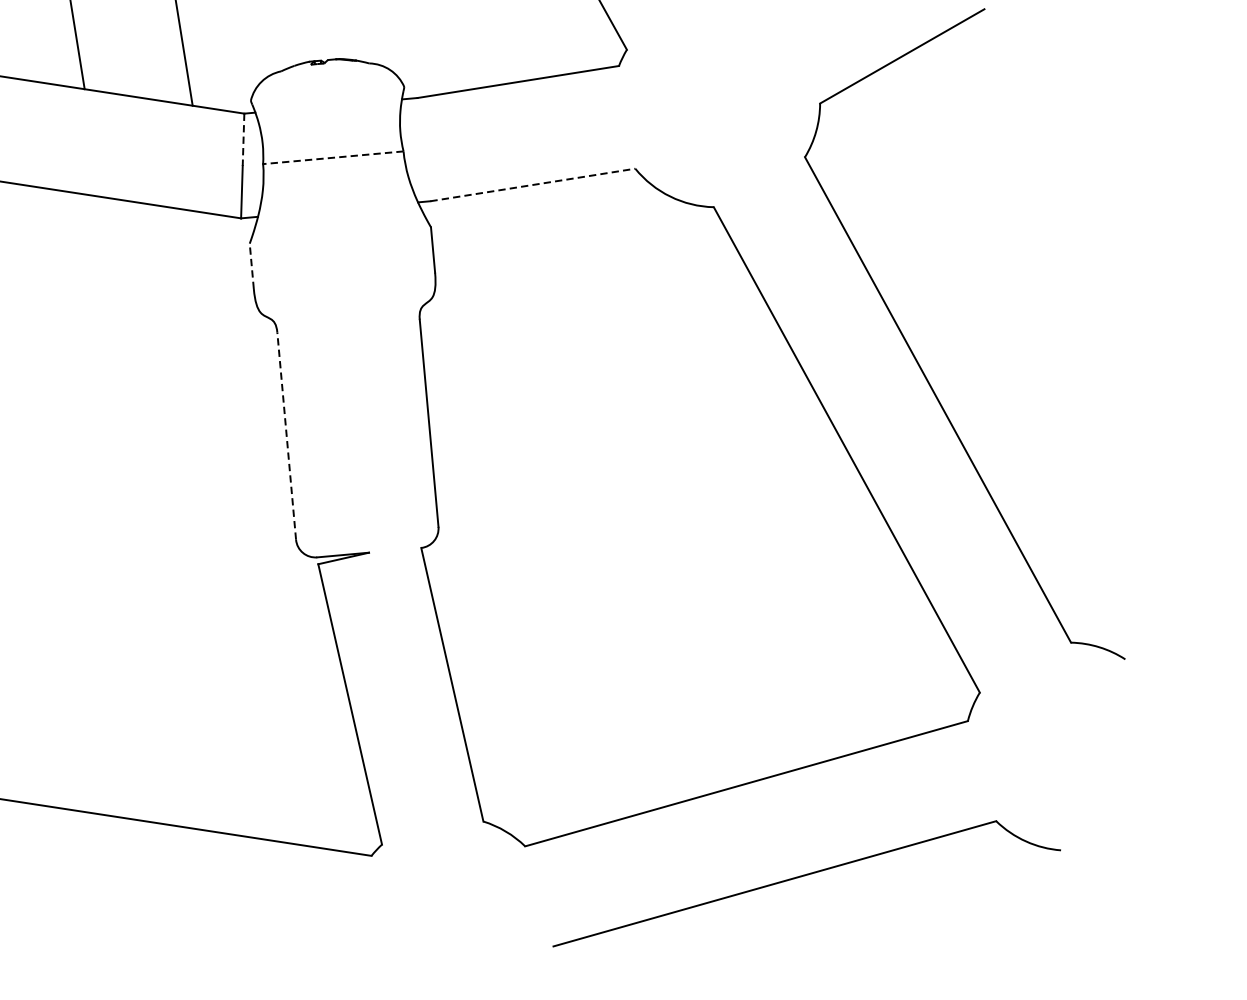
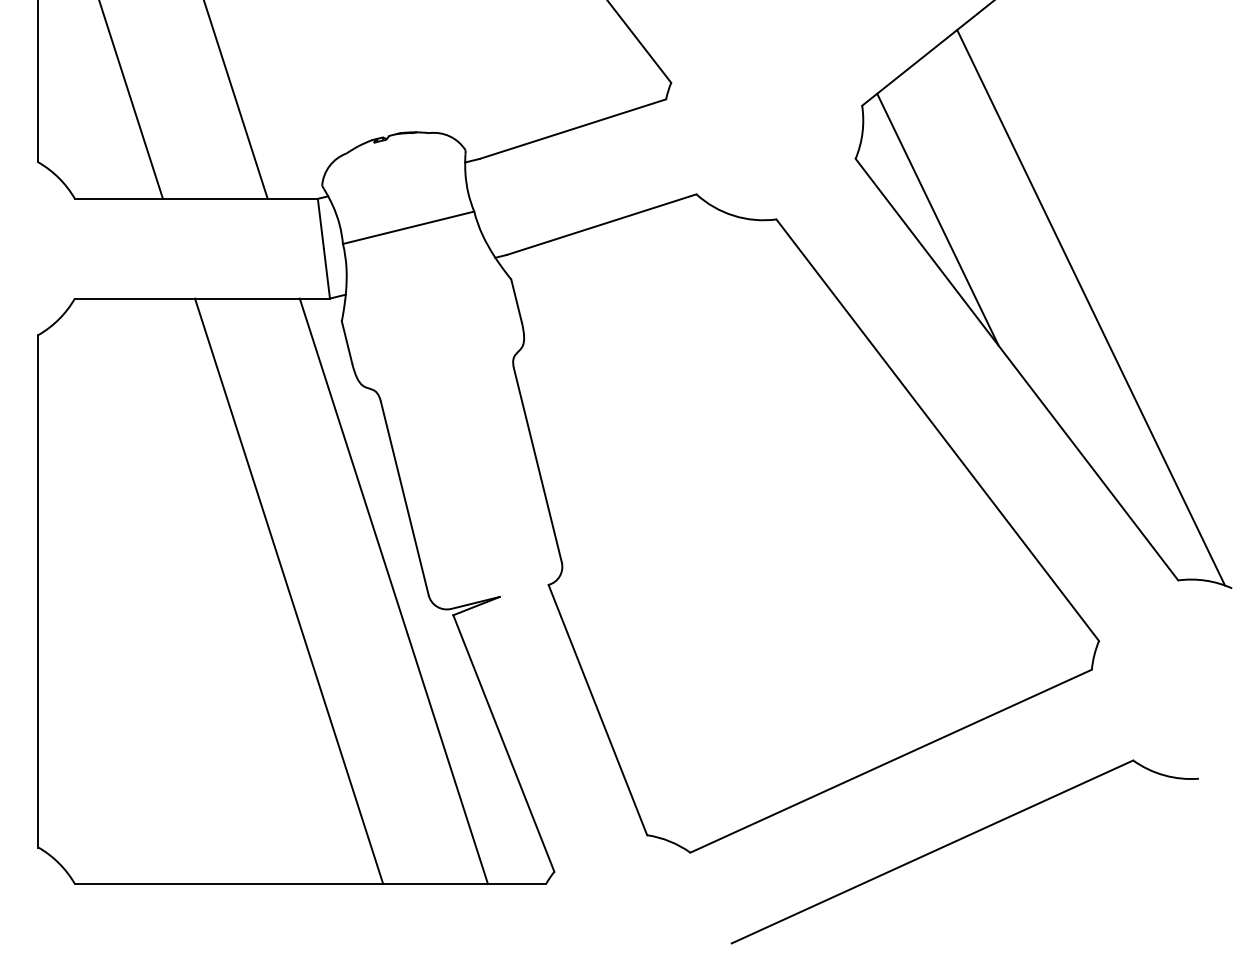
line: (243, 140) -> (320, 224), dashed -> solid
line: (333, 157) -> (408, 227), dashed -> solid
line: (533, 184) -> (602, 224), dashed -> solid
line: (879, 232) -> (937, 219), added
line: (252, 266) -> (347, 342), dashed -> solid
line: (1024, 347) -> (1091, 307), added
line: (286, 436) -> (404, 498), dashed -> solid
line: (153, 513) -> (289, 591), added
line: (260, 530) -> (393, 591), added

